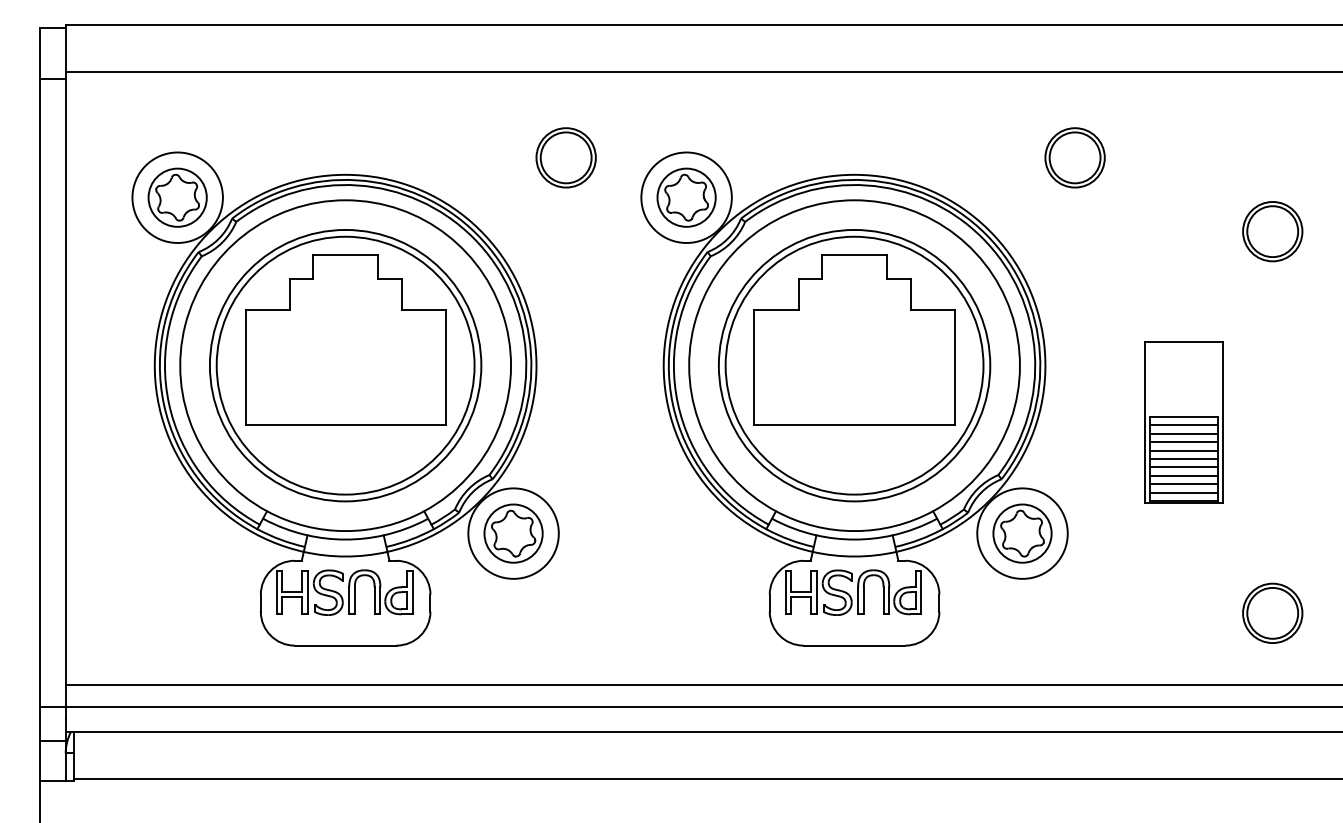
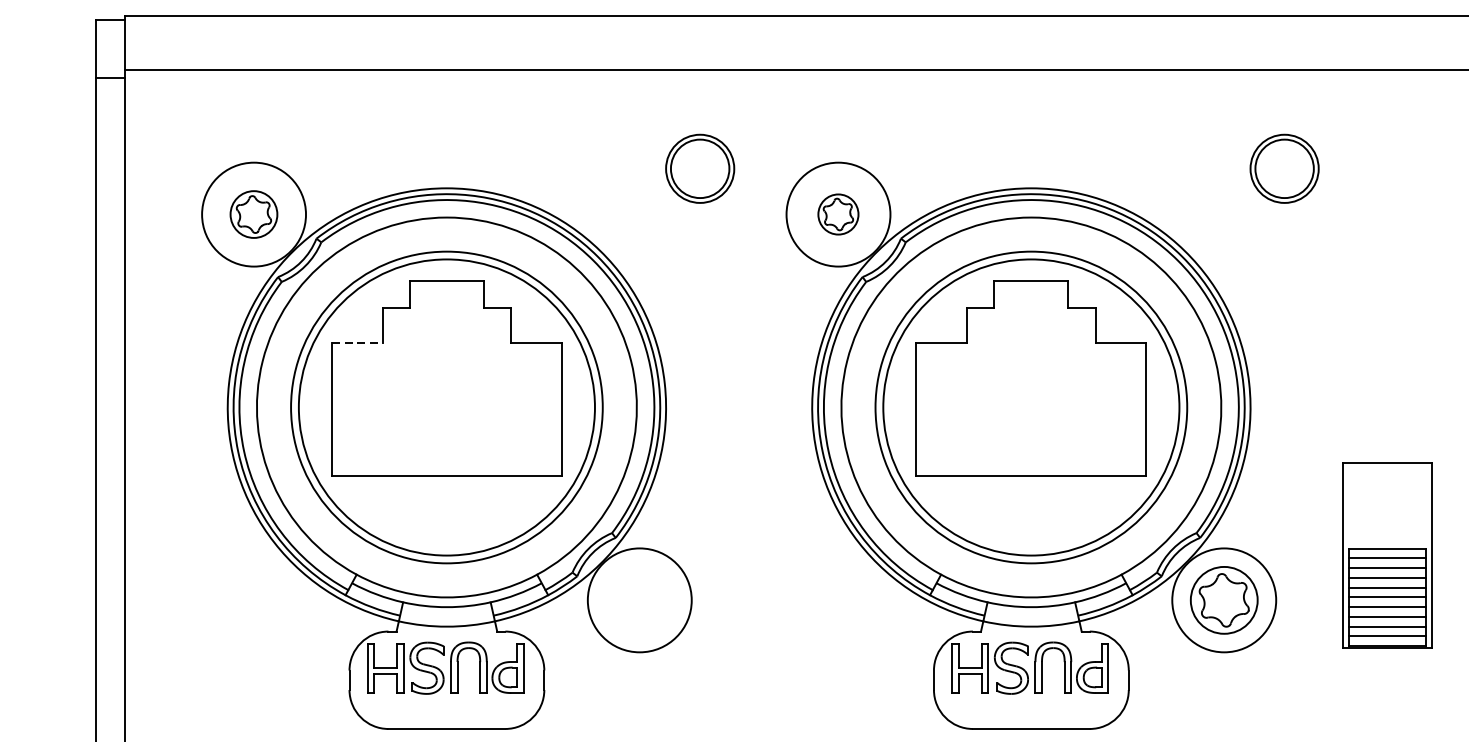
part: (177, 197) -> (253, 214), size x0.7
part: (686, 197) -> (838, 214), size x0.6
line: (268, 309) -> (358, 342), solid -> dashed
part: (1183, 422) -> (1387, 555), moved
part: (513, 533) -> (639, 600), removed

